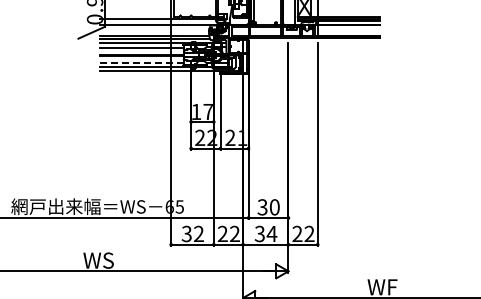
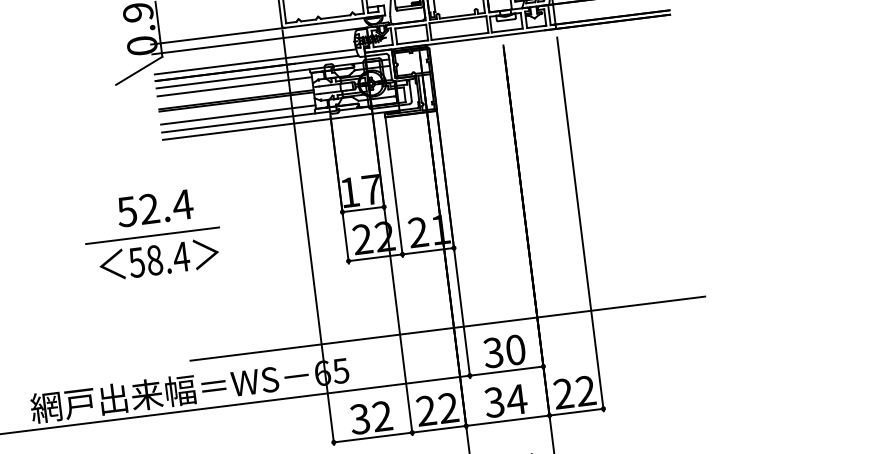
line: (141, 62) -> (237, 114), dashed -> solid
part: (87, 121) -> (151, 235), added
line: (239, 191) -> (447, 328), added

